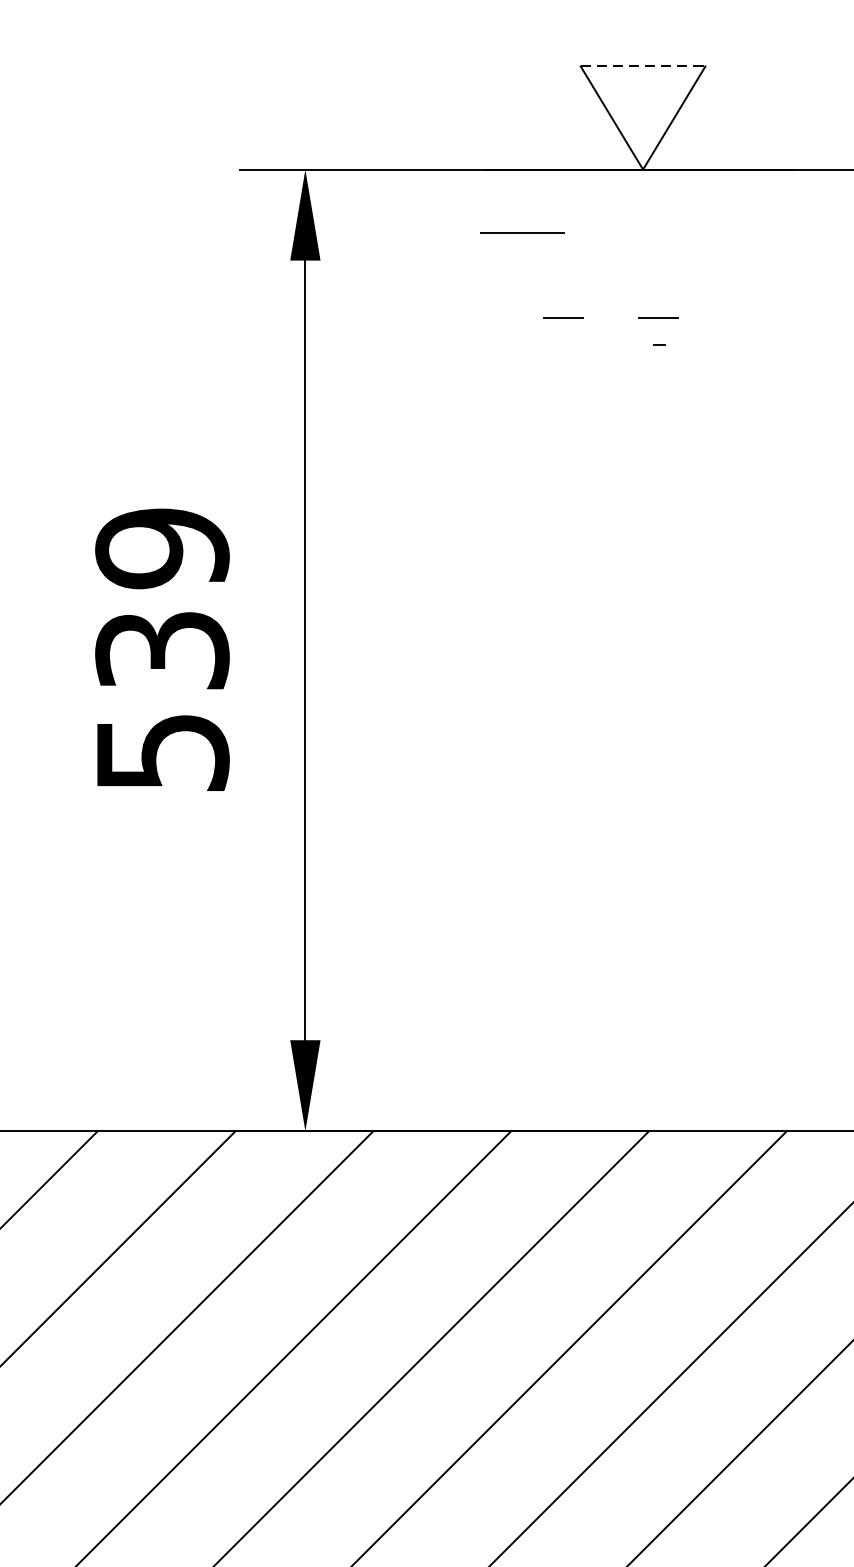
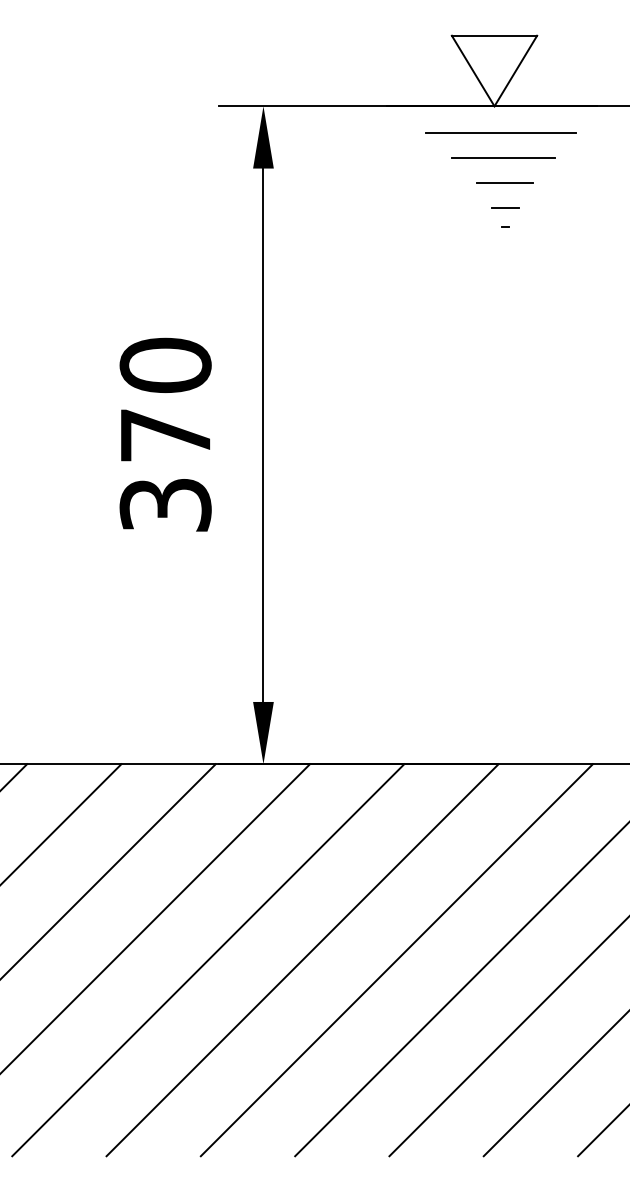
line: (643, 66) -> (494, 35), dashed -> solid
line: (651, 207) -> (500, 132), added
line: (521, 232) -> (504, 182), moved
line: (654, 244) -> (502, 157), added
line: (564, 317) -> (440, 207), removed
text: (162, 649) -> (165, 434), 539 -> 370

